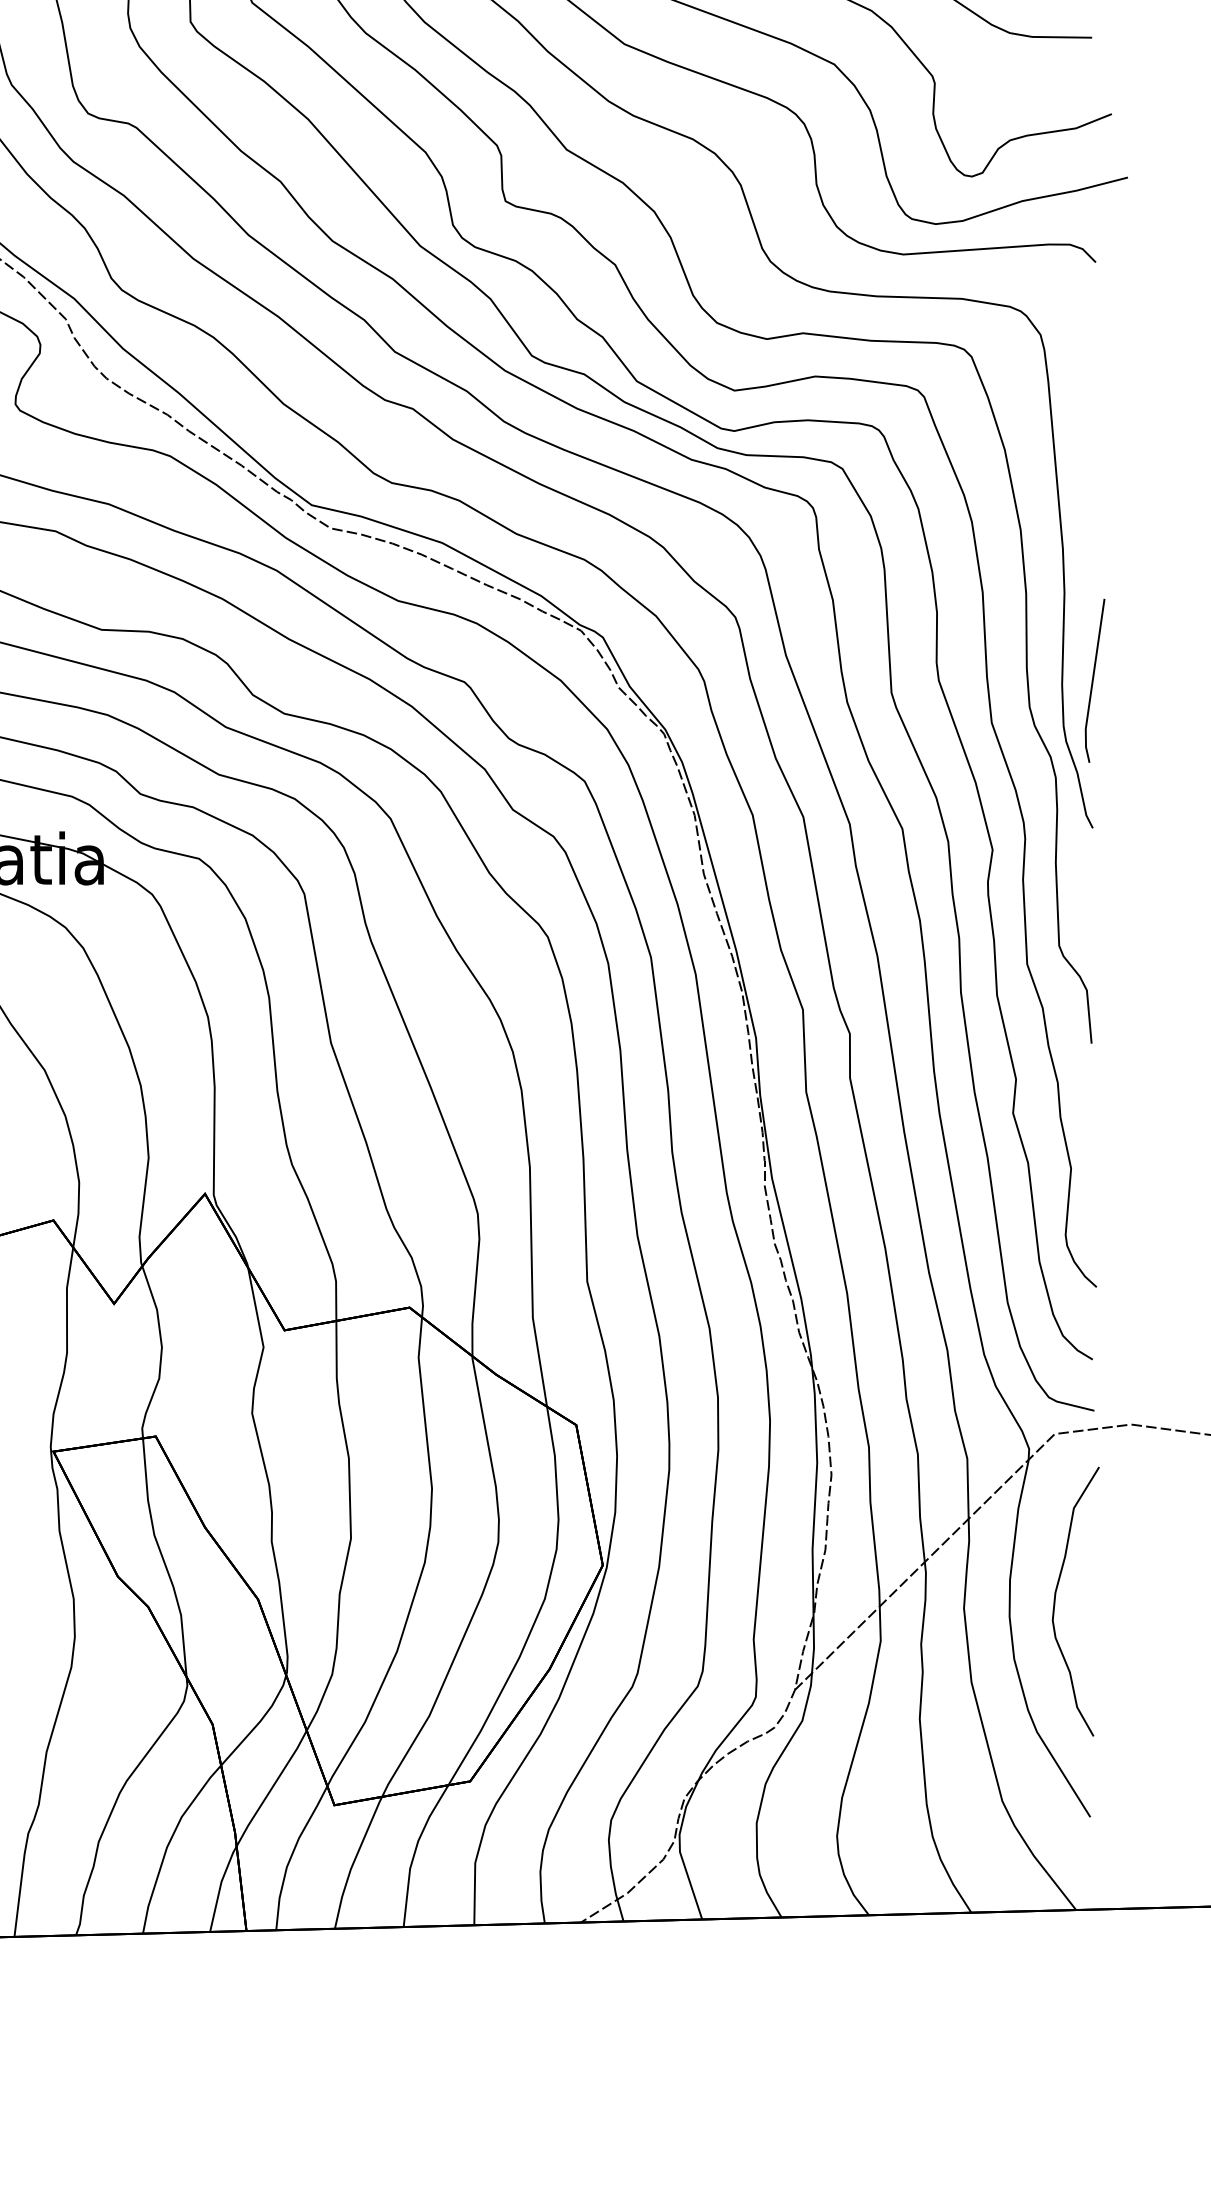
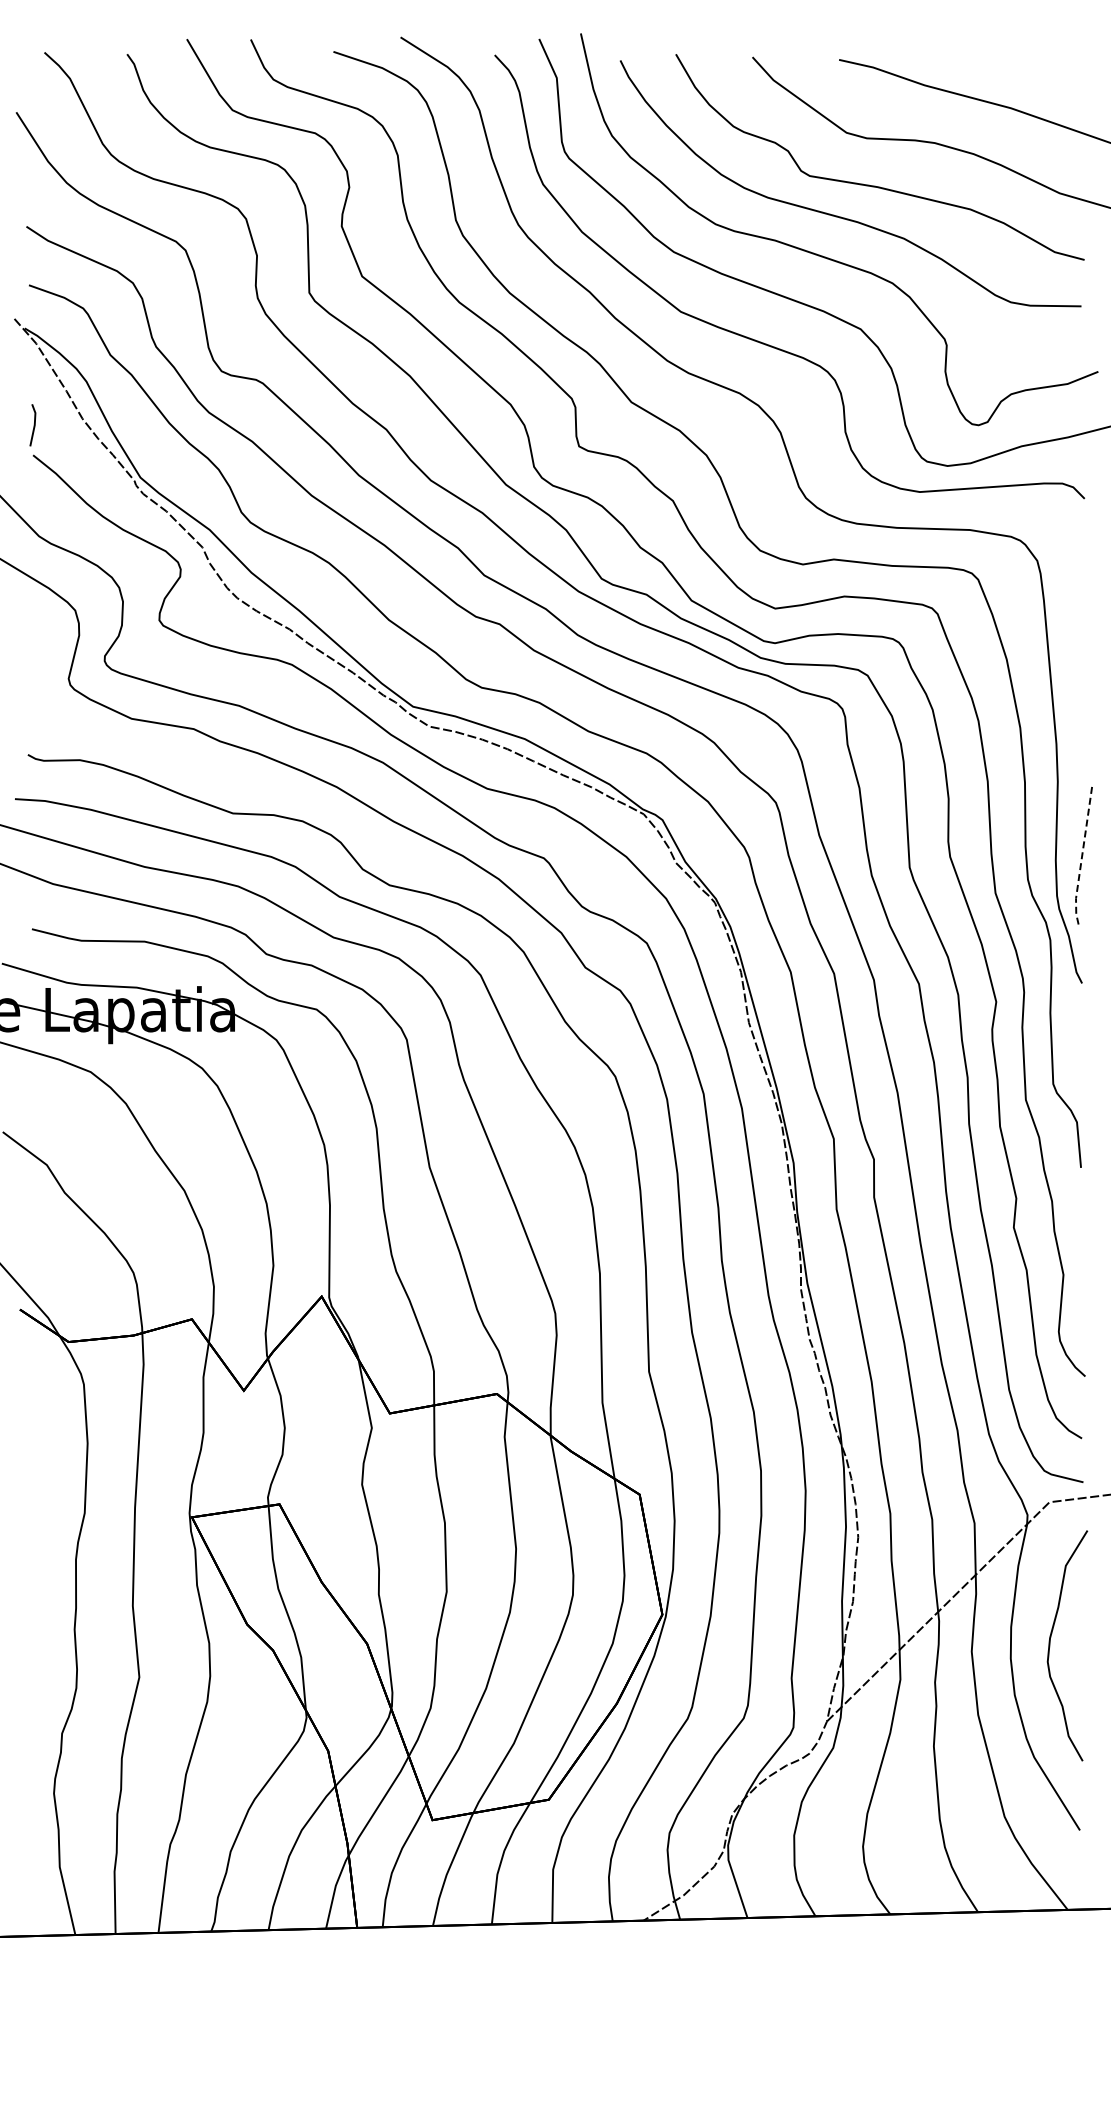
line: (1092, 683) -> (1081, 859), solid -> dashed

